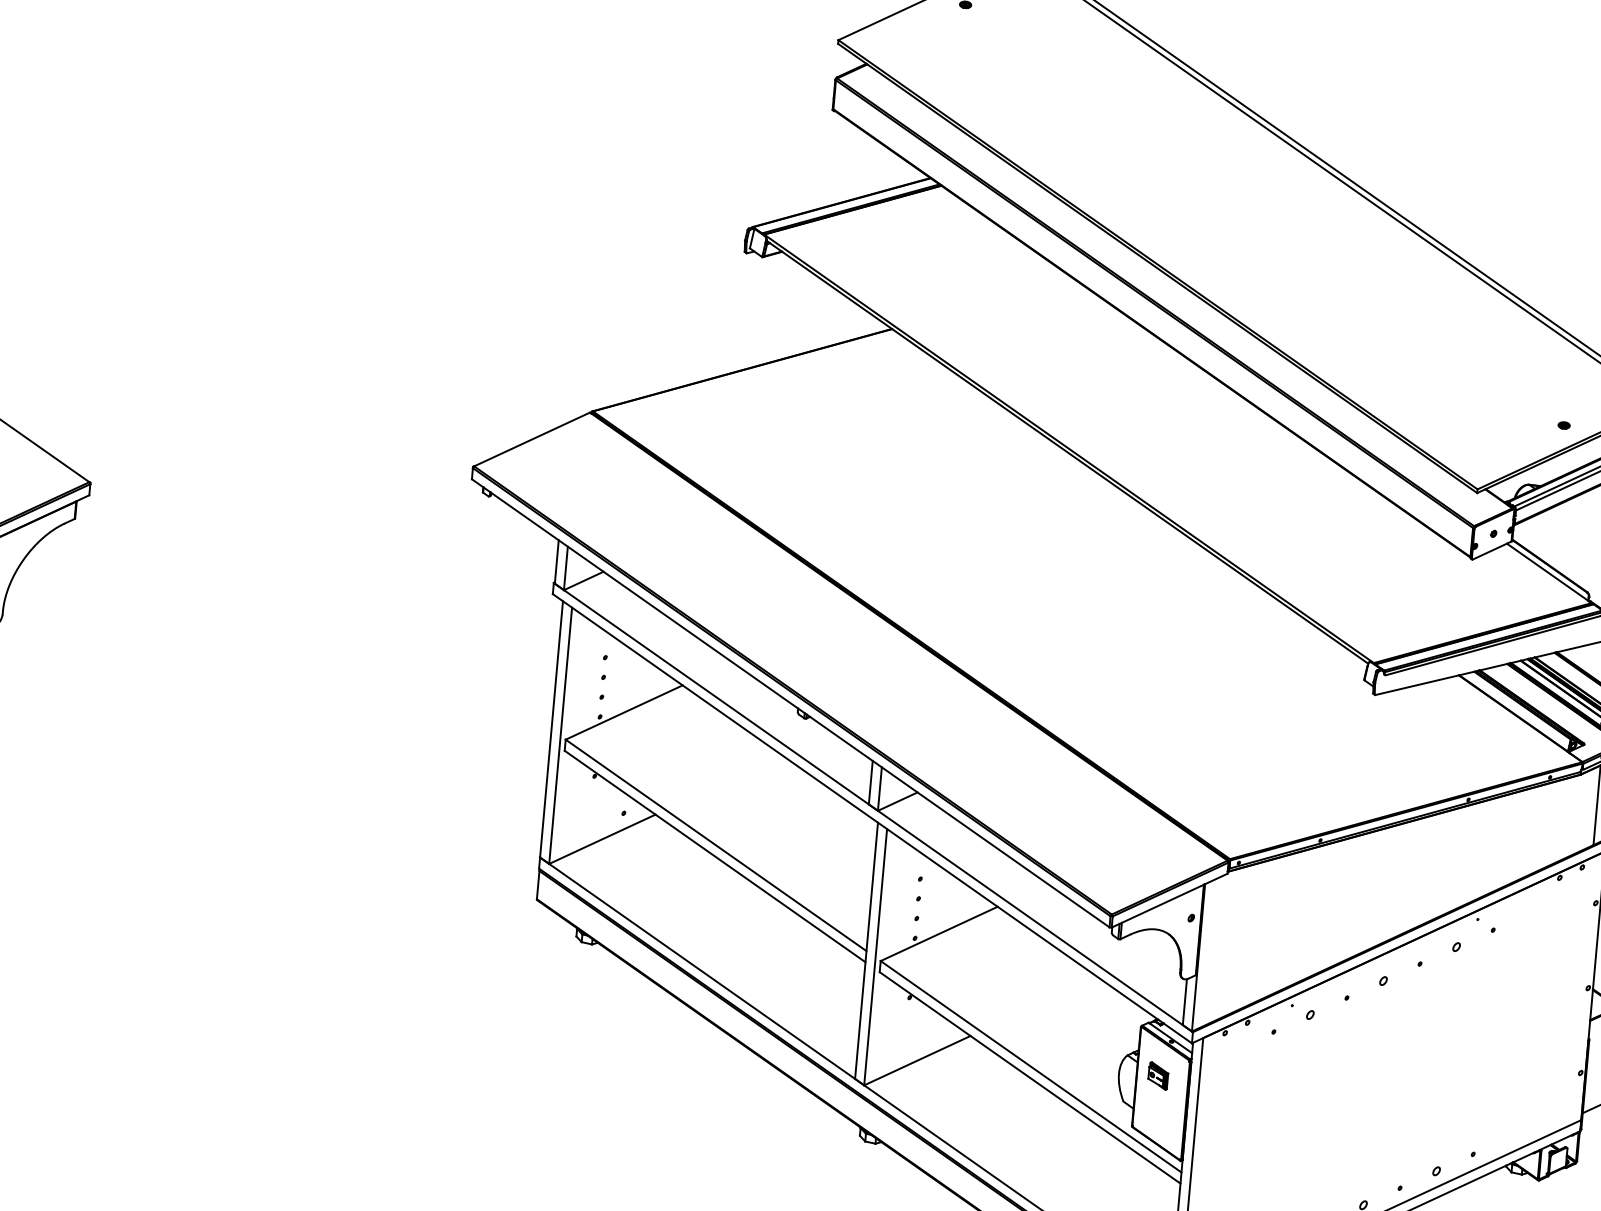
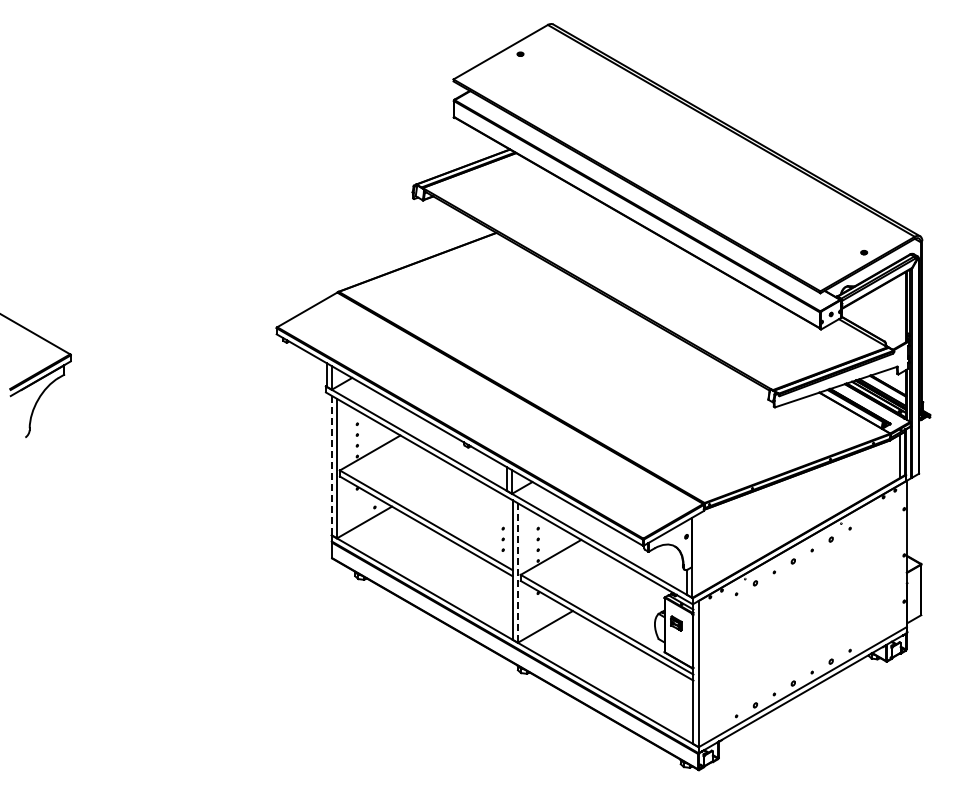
line: (551, 729) -> (331, 465), solid -> dashed
part: (853, 891) -> (502, 538), added
line: (874, 957) -> (517, 573), solid -> dashed

